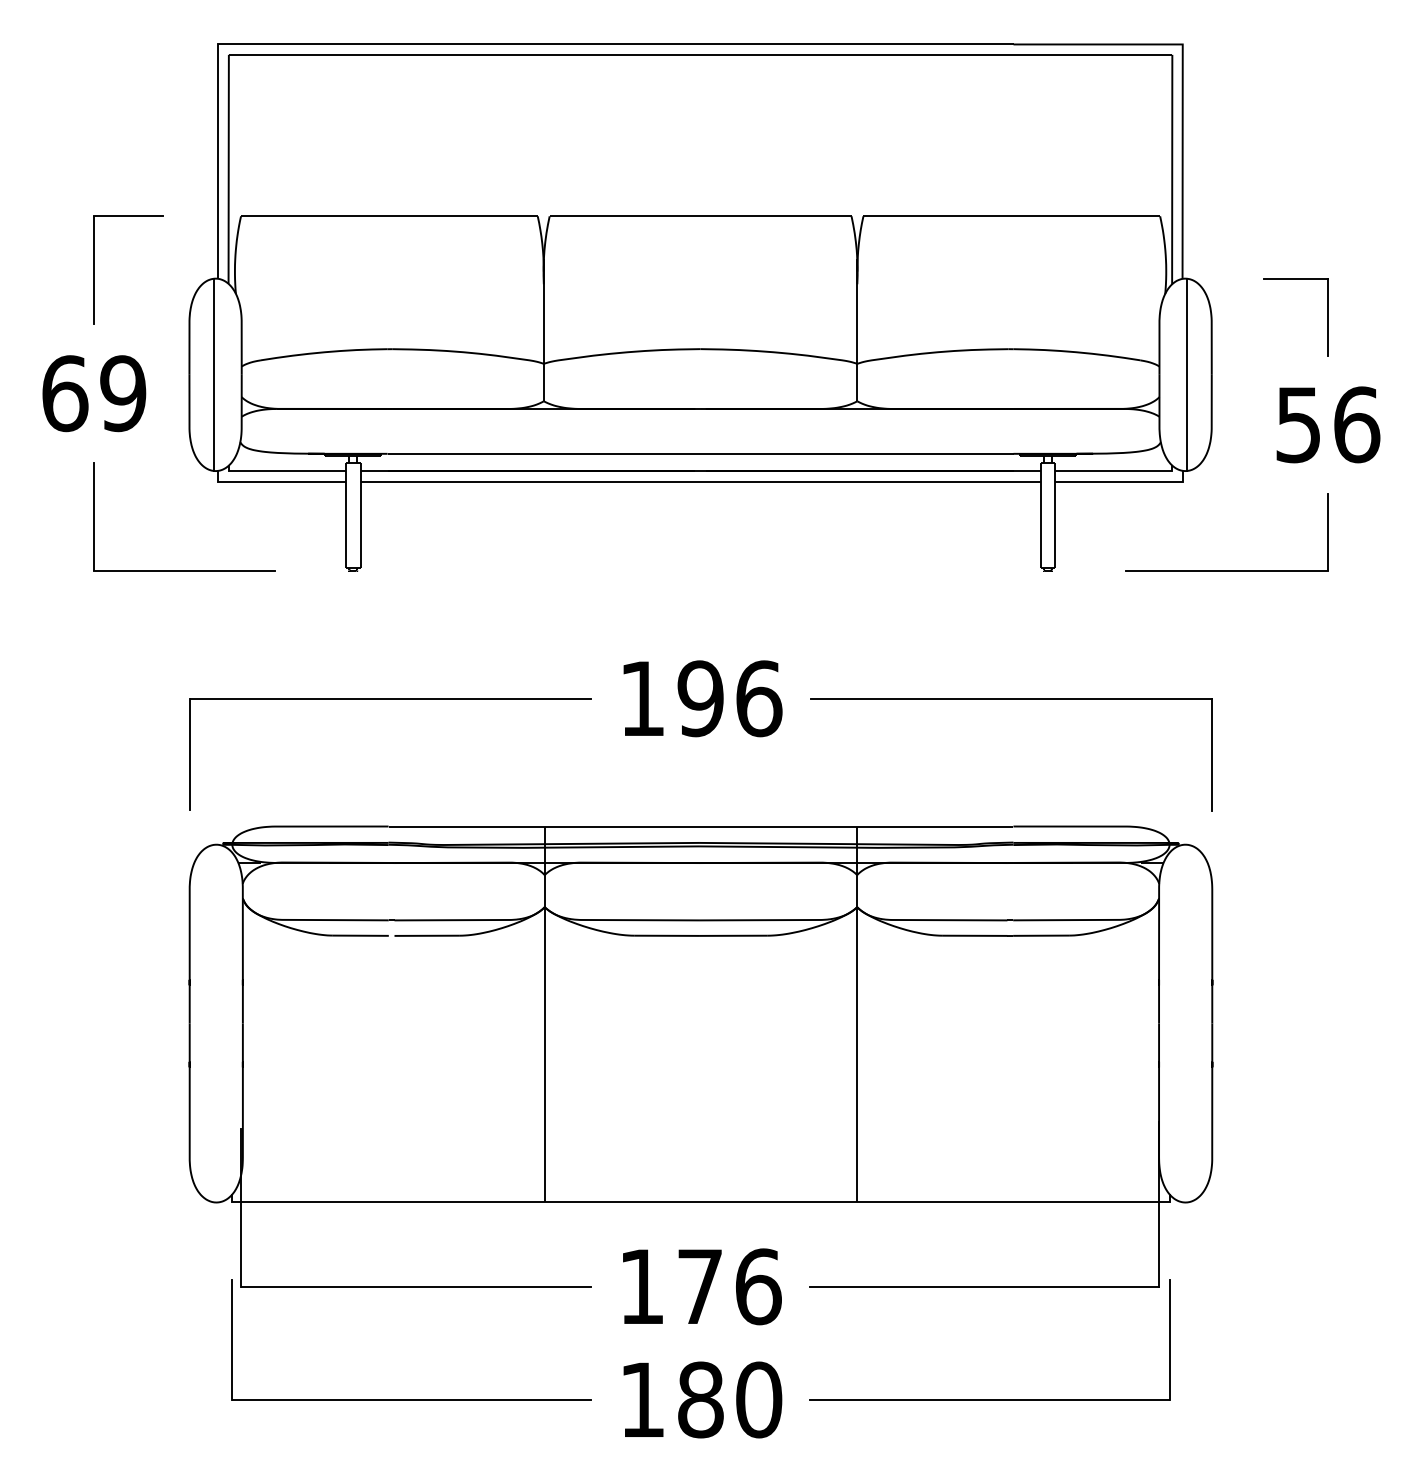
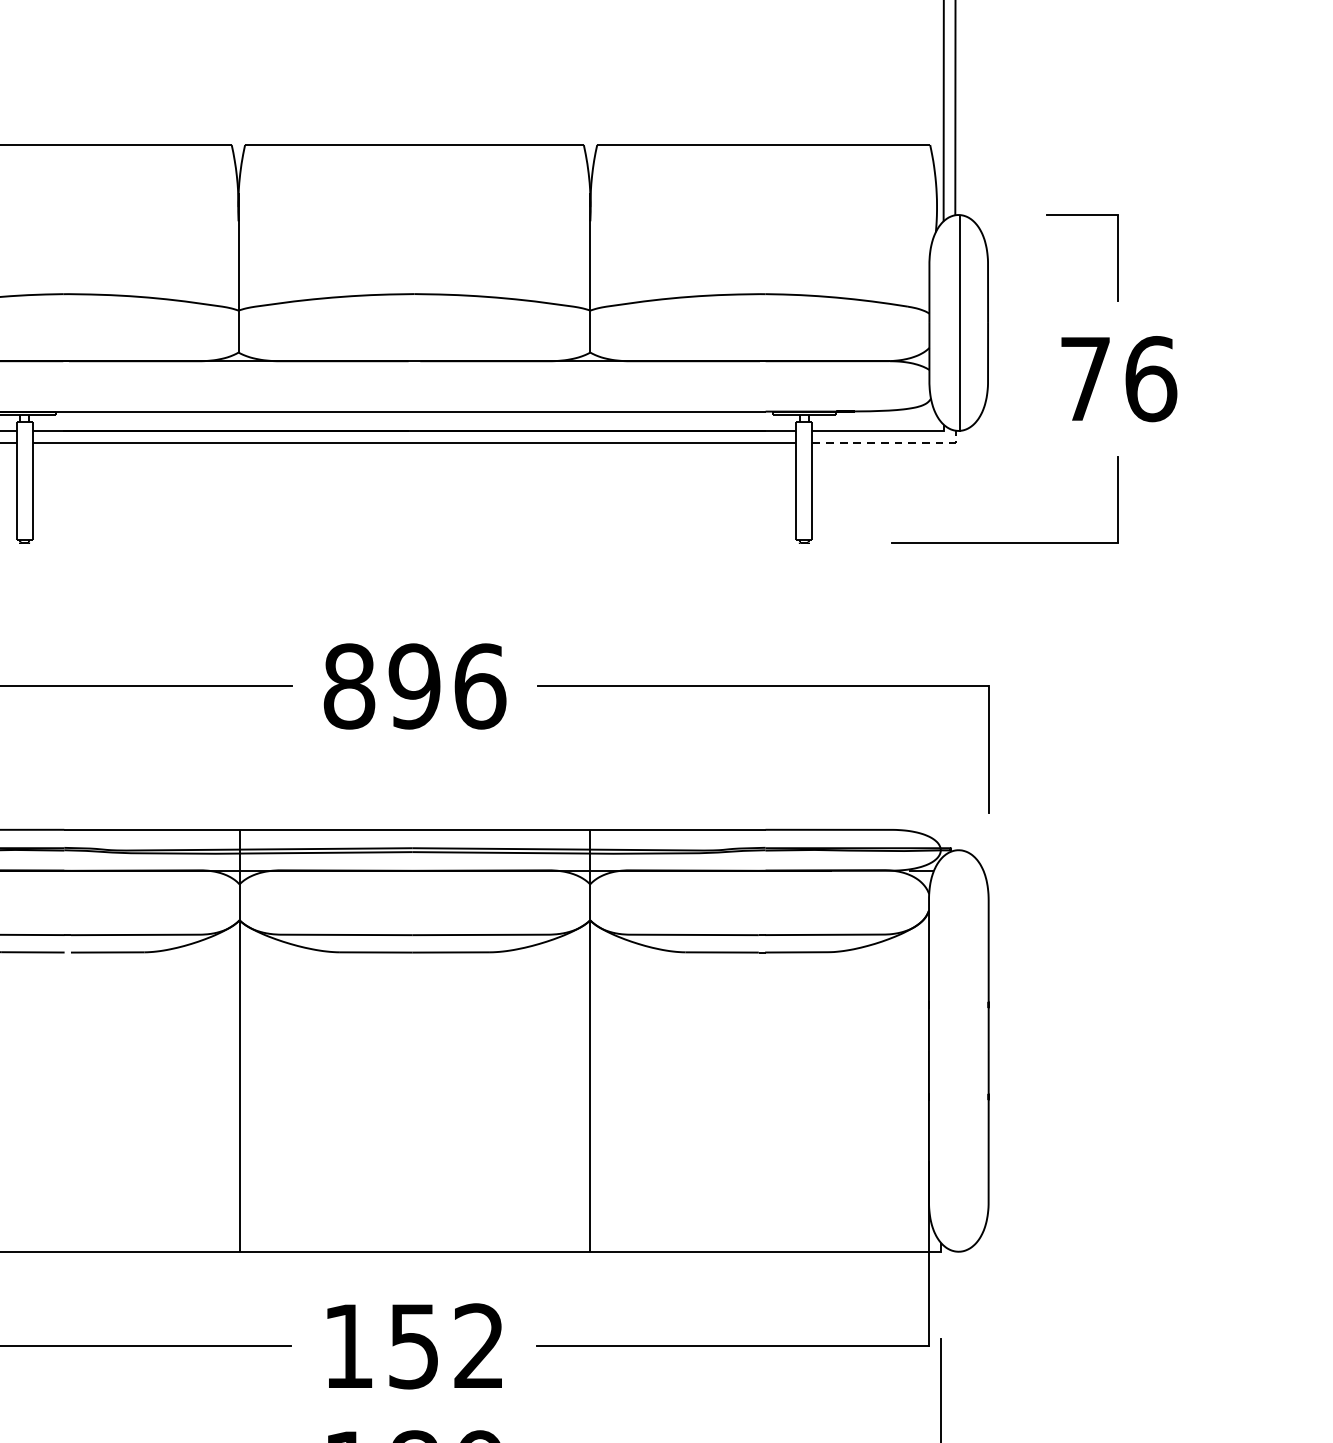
text: (1298, 425) -> (1085, 379), 56 -> 76
line: (1125, 481) -> (891, 442), solid -> dashed
text: (642, 698) -> (349, 686), 196 -> 896
text: (729, 1286) -> (446, 1346), 176 -> 152

